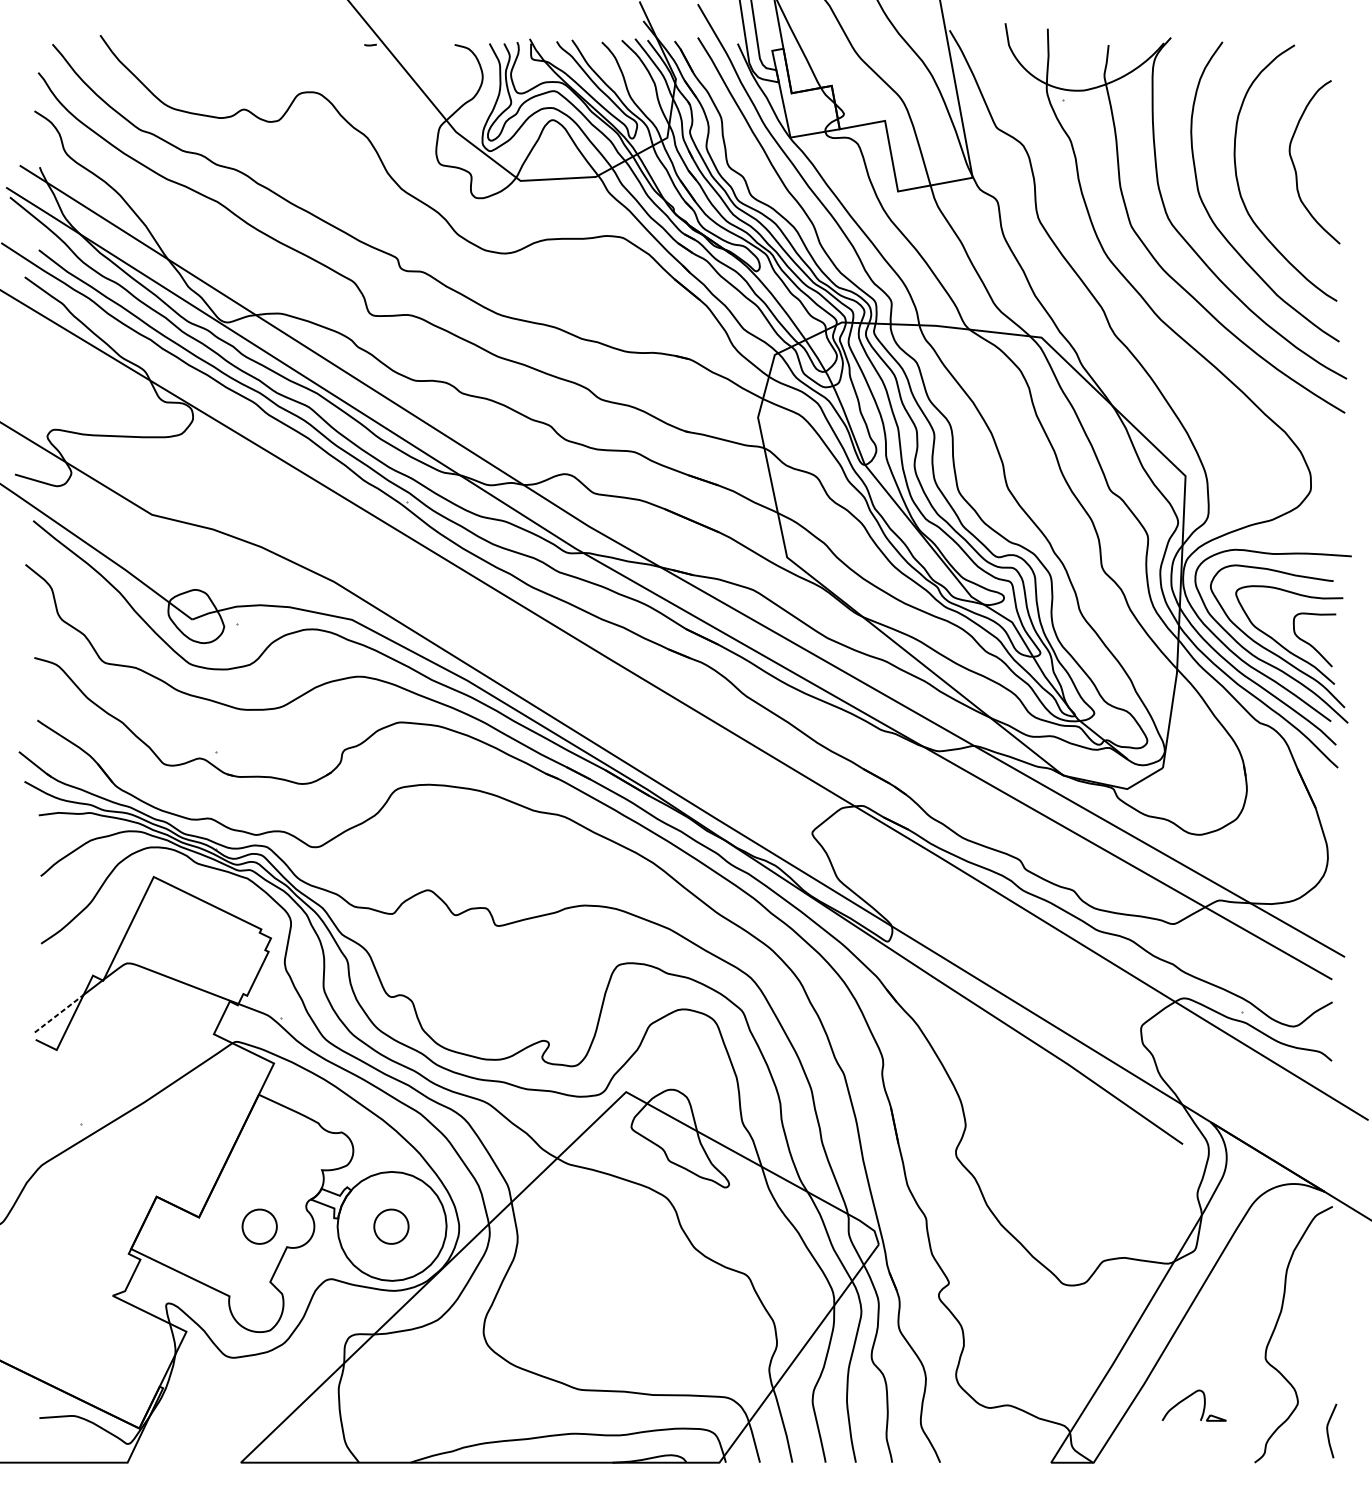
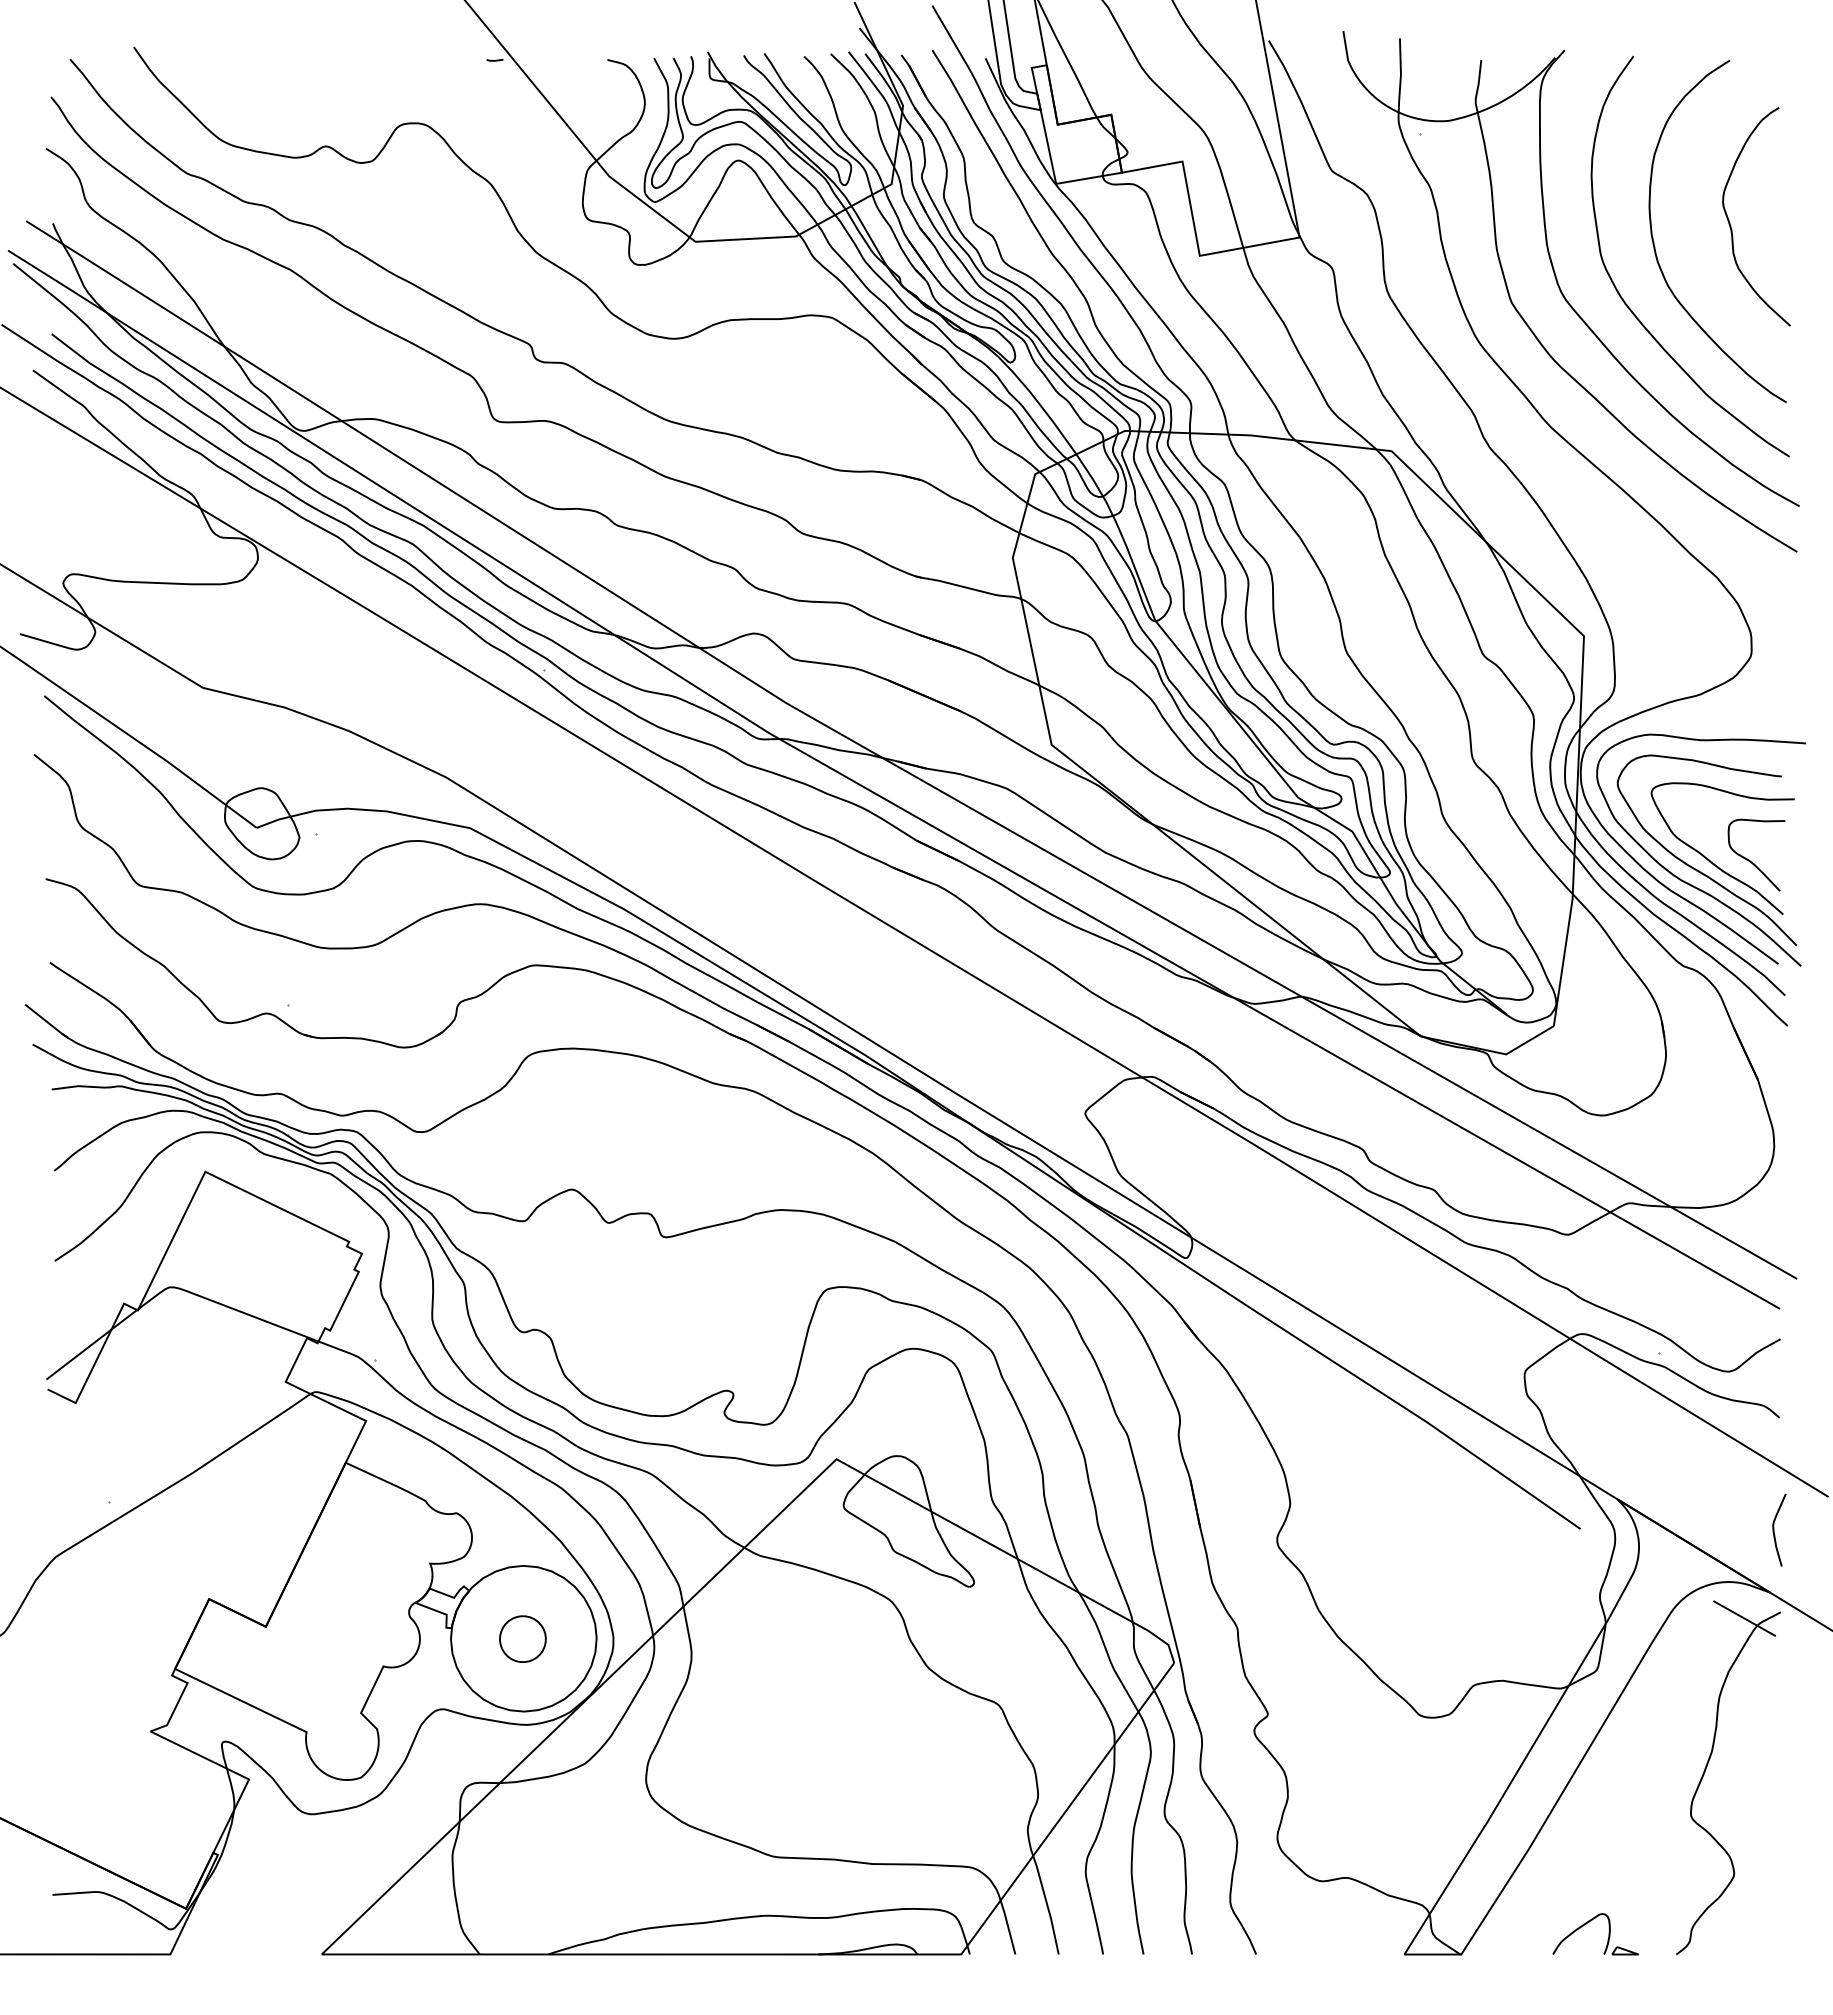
line: (59, 1013) -> (79, 1354), dashed -> solid
line: (1305, 1211) -> (1744, 1618), added
part: (259, 1226) -> (346, 1638), removed
part: (1203, 1405) -> (1608, 1934), moved
curve: (1328, 1430) -> (1774, 1529), moved

